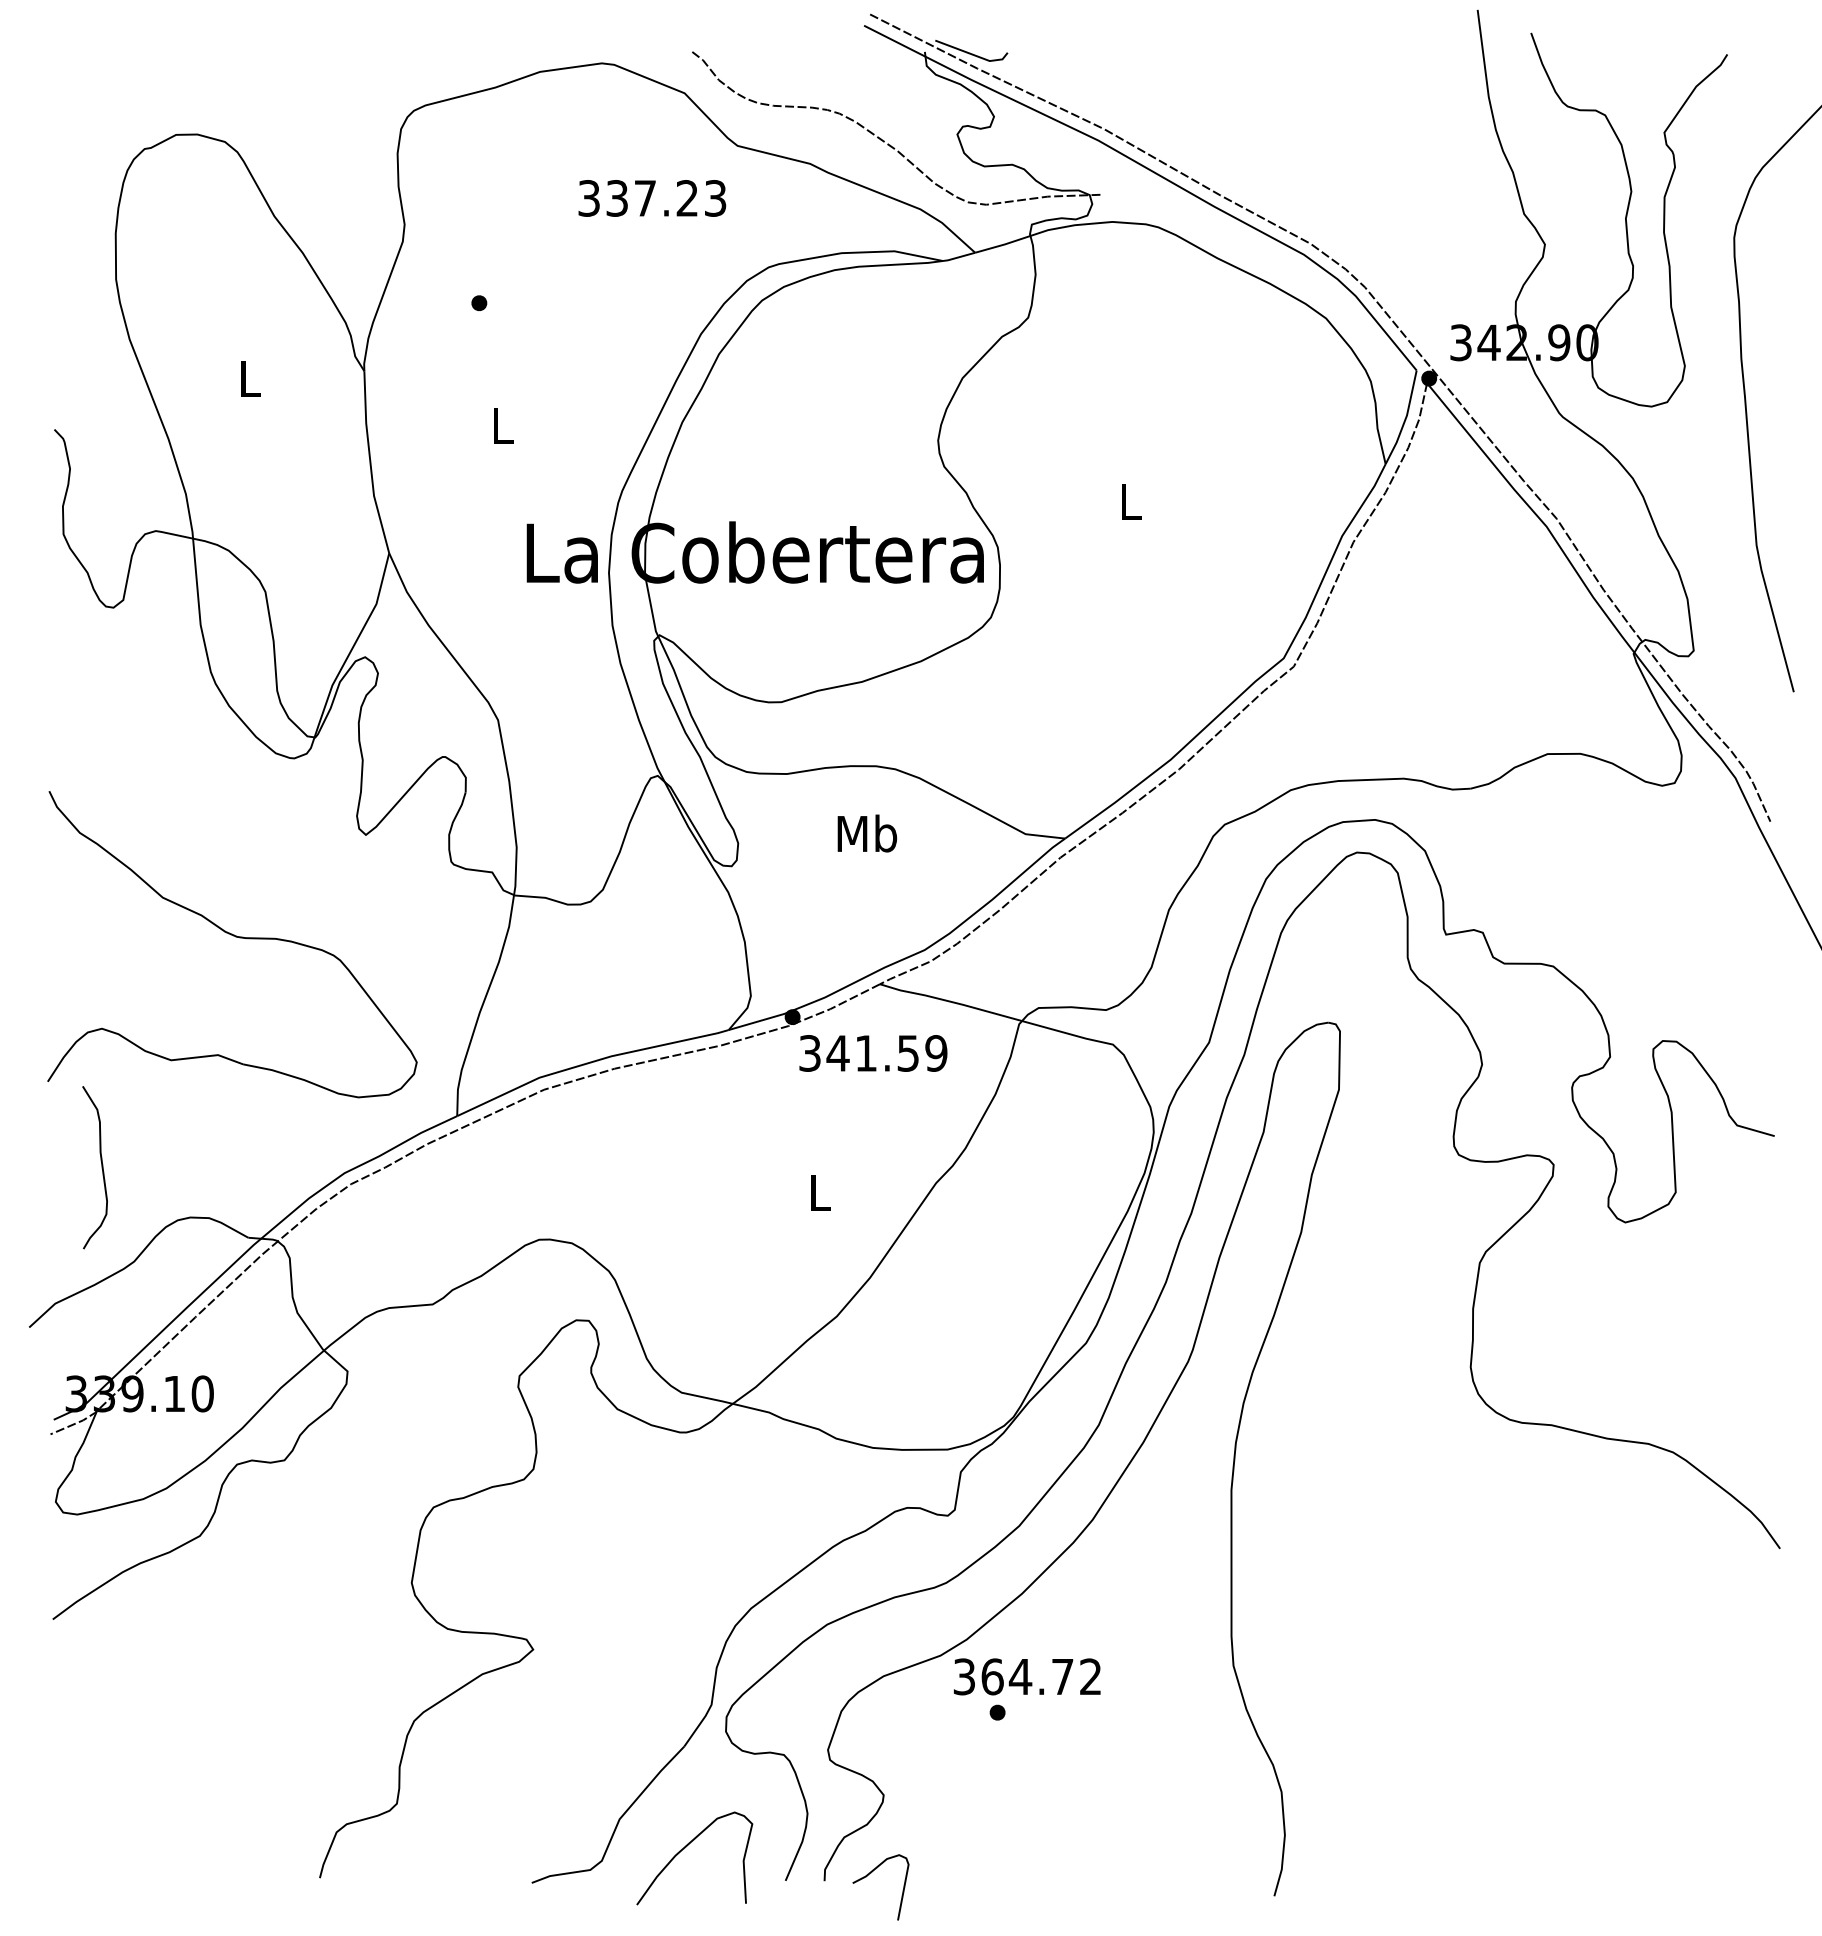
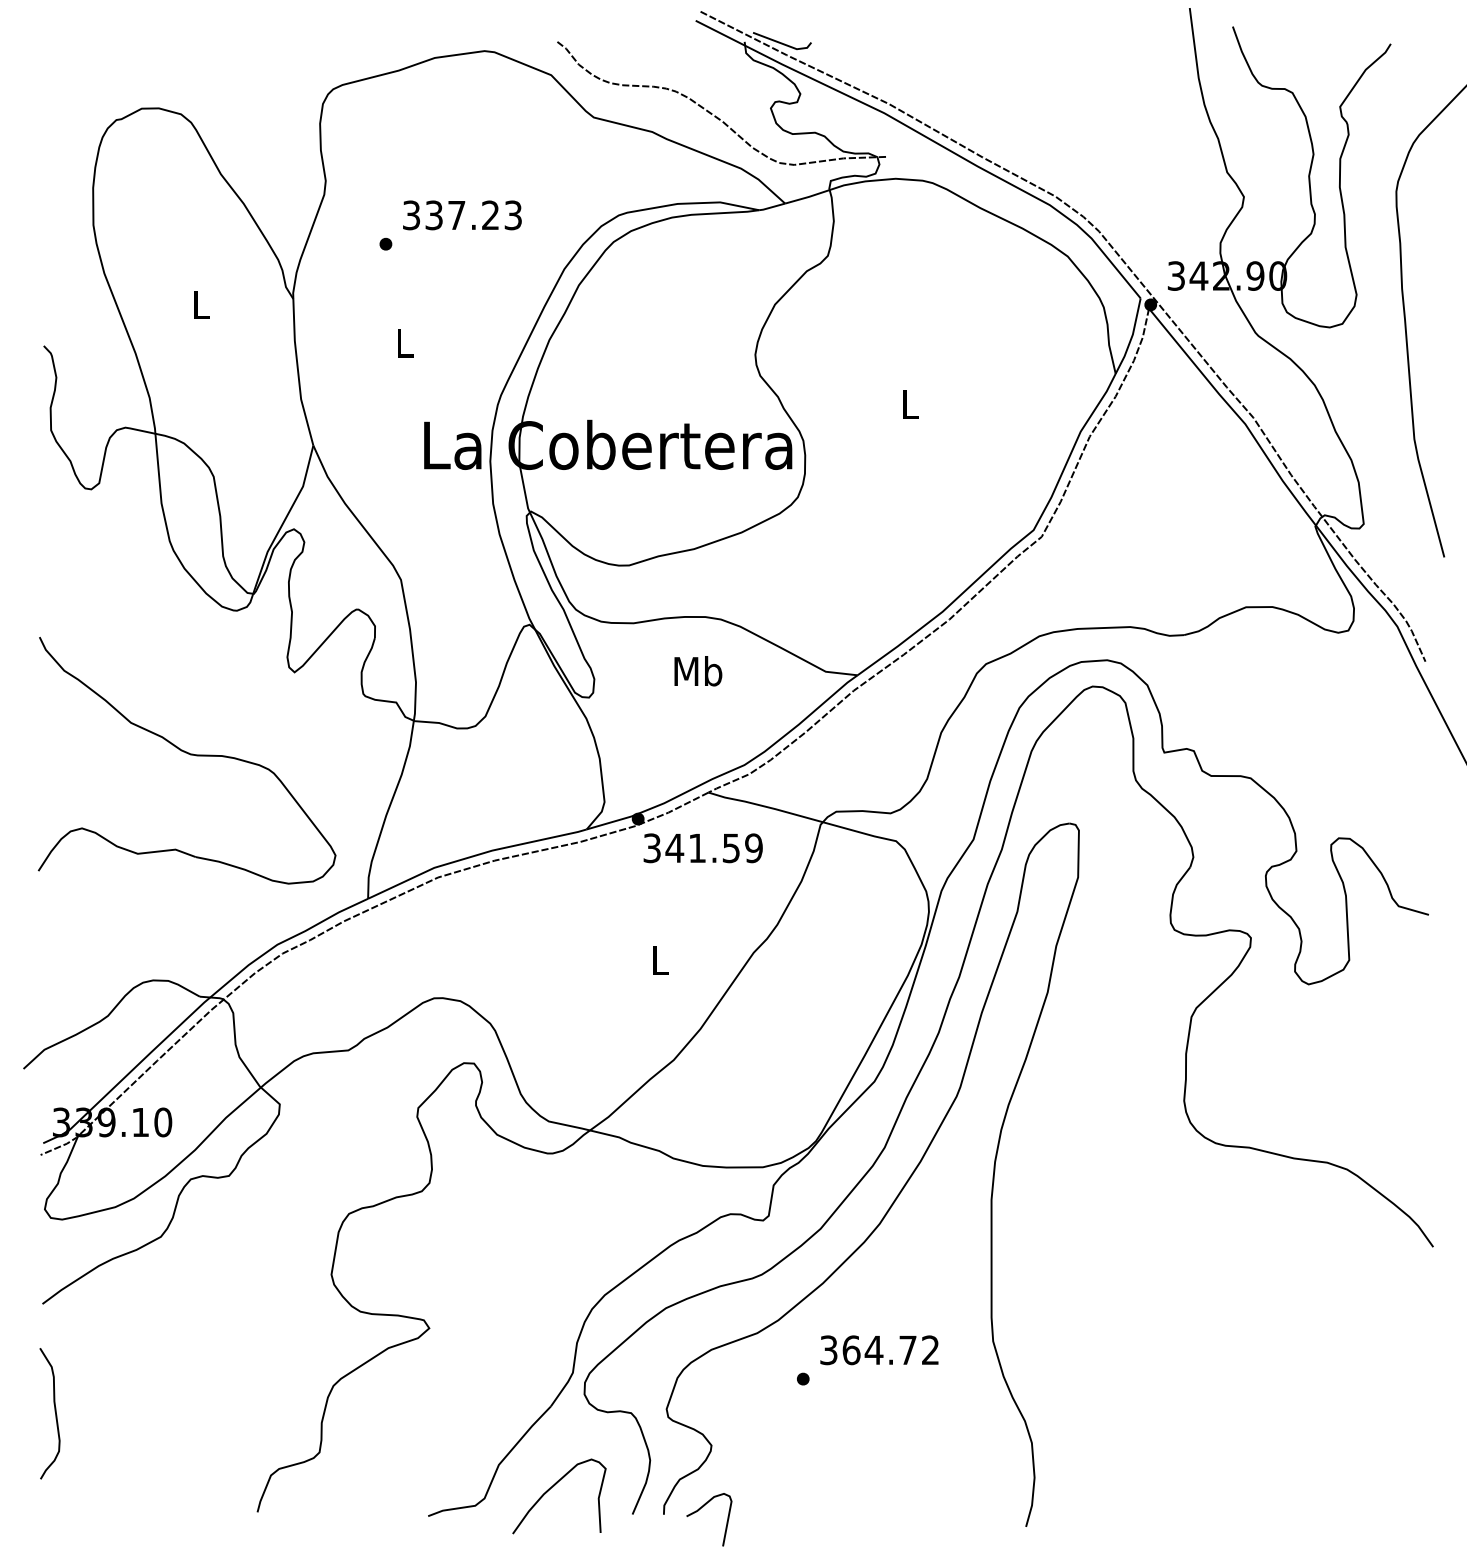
text: (652, 198) -> (462, 215), moved
curve: (101, 1167) -> (55, 1413), moved
text: (1027, 1676) -> (879, 1349), moved

